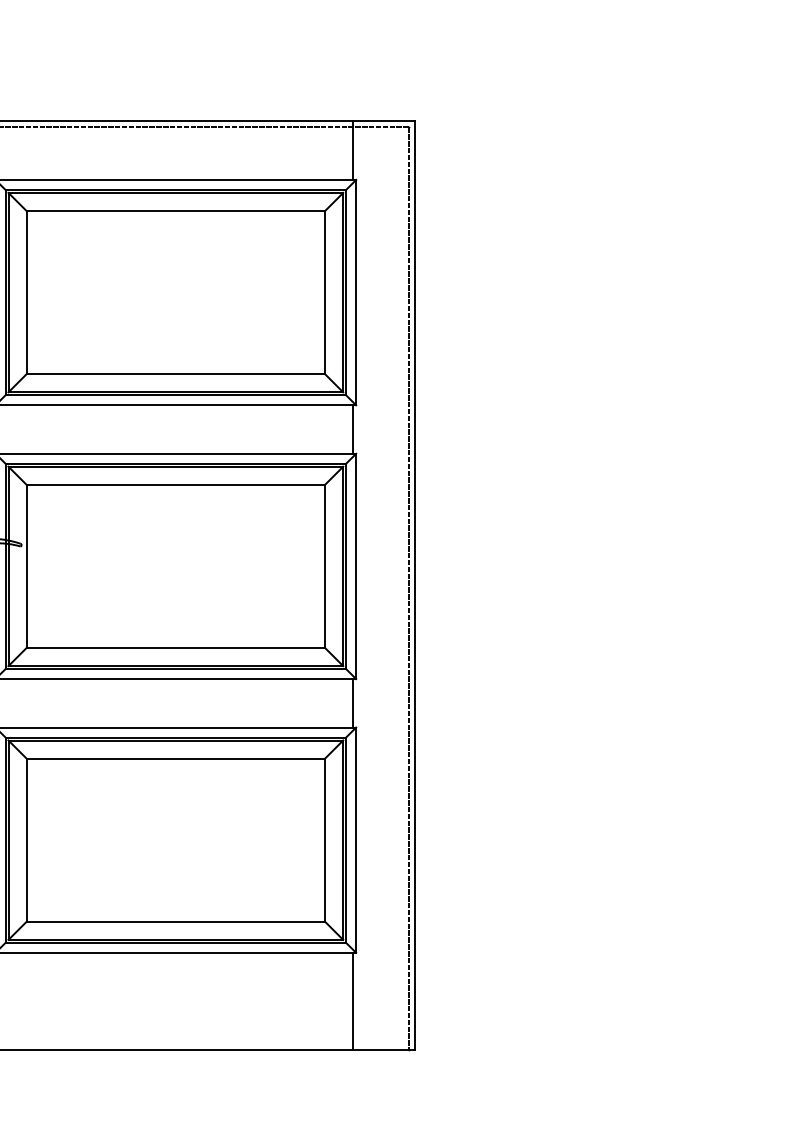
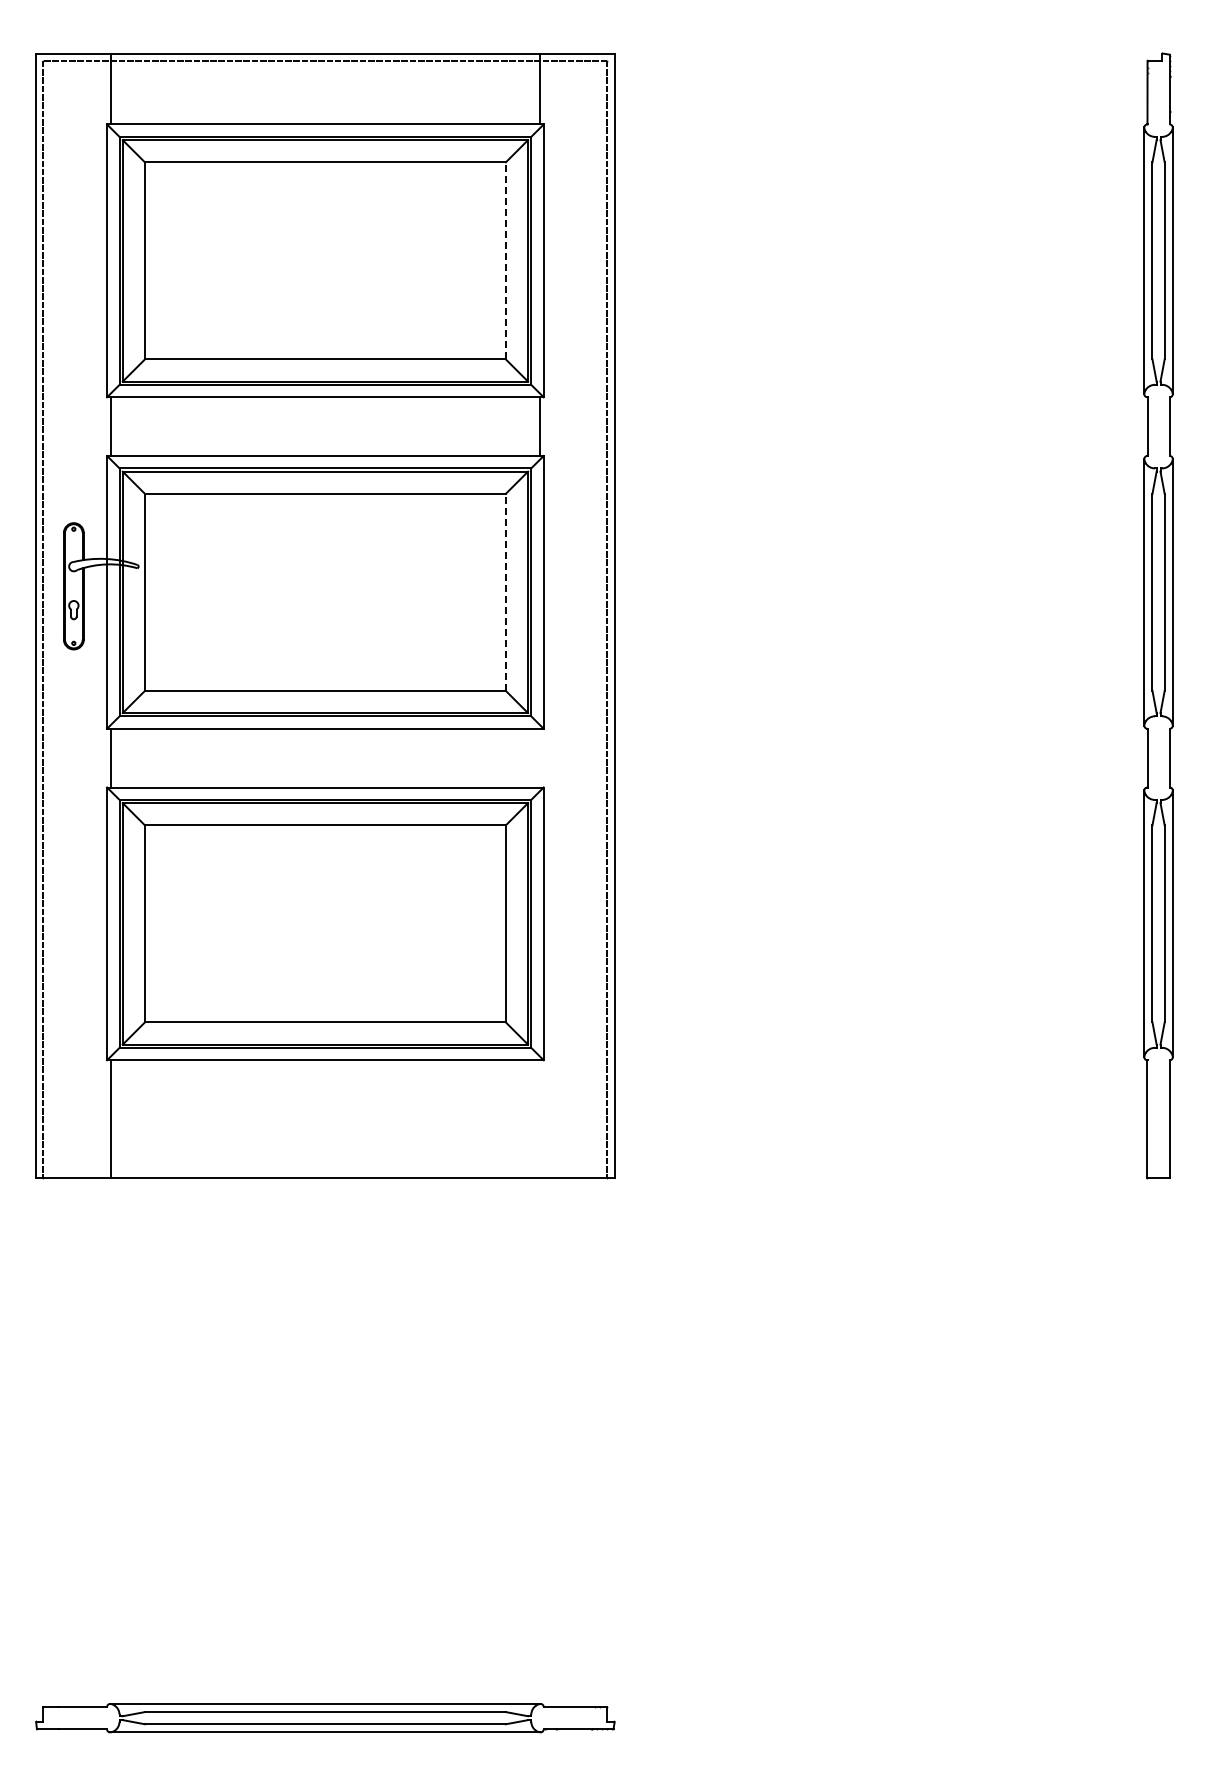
line: (324, 292) -> (505, 260), solid -> dashed
line: (324, 566) -> (505, 592), solid -> dashed
line: (352, 702) -> (539, 757), removed
line: (352, 1001) -> (539, 1119), removed

